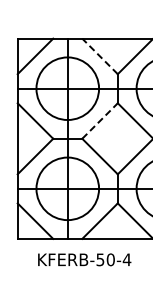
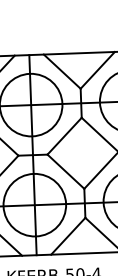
line: (99, 56) -> (61, 71), dashed -> solid
line: (100, 120) -> (65, 135), dashed -> solid

